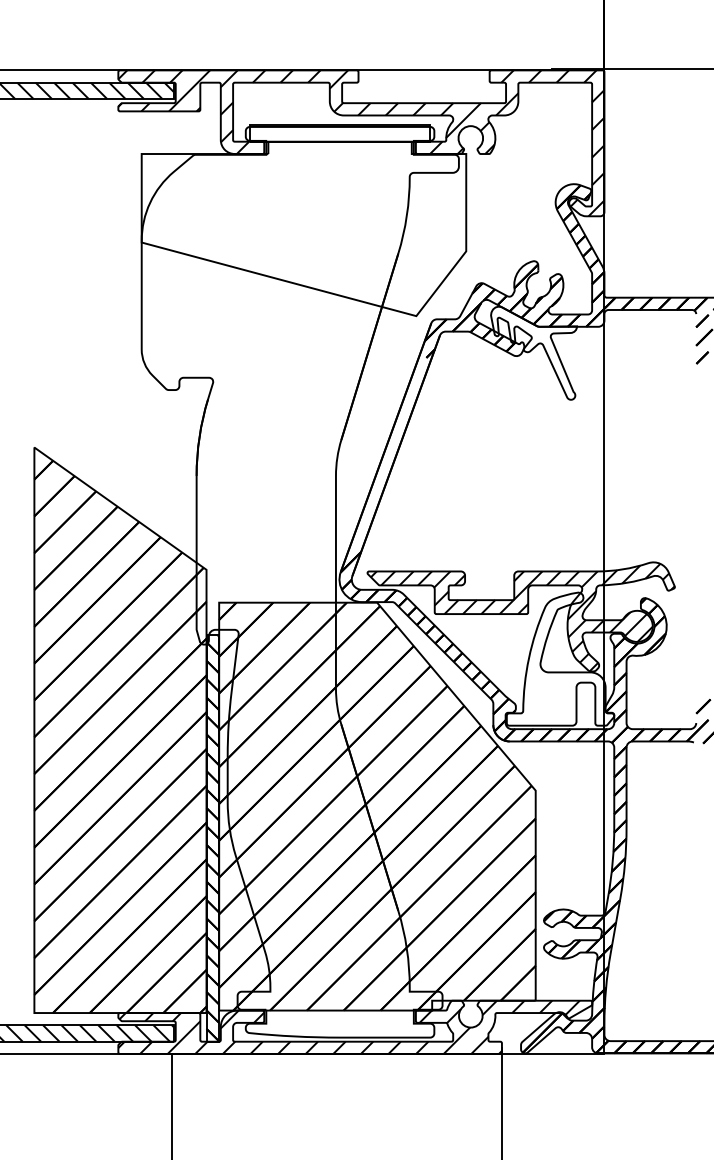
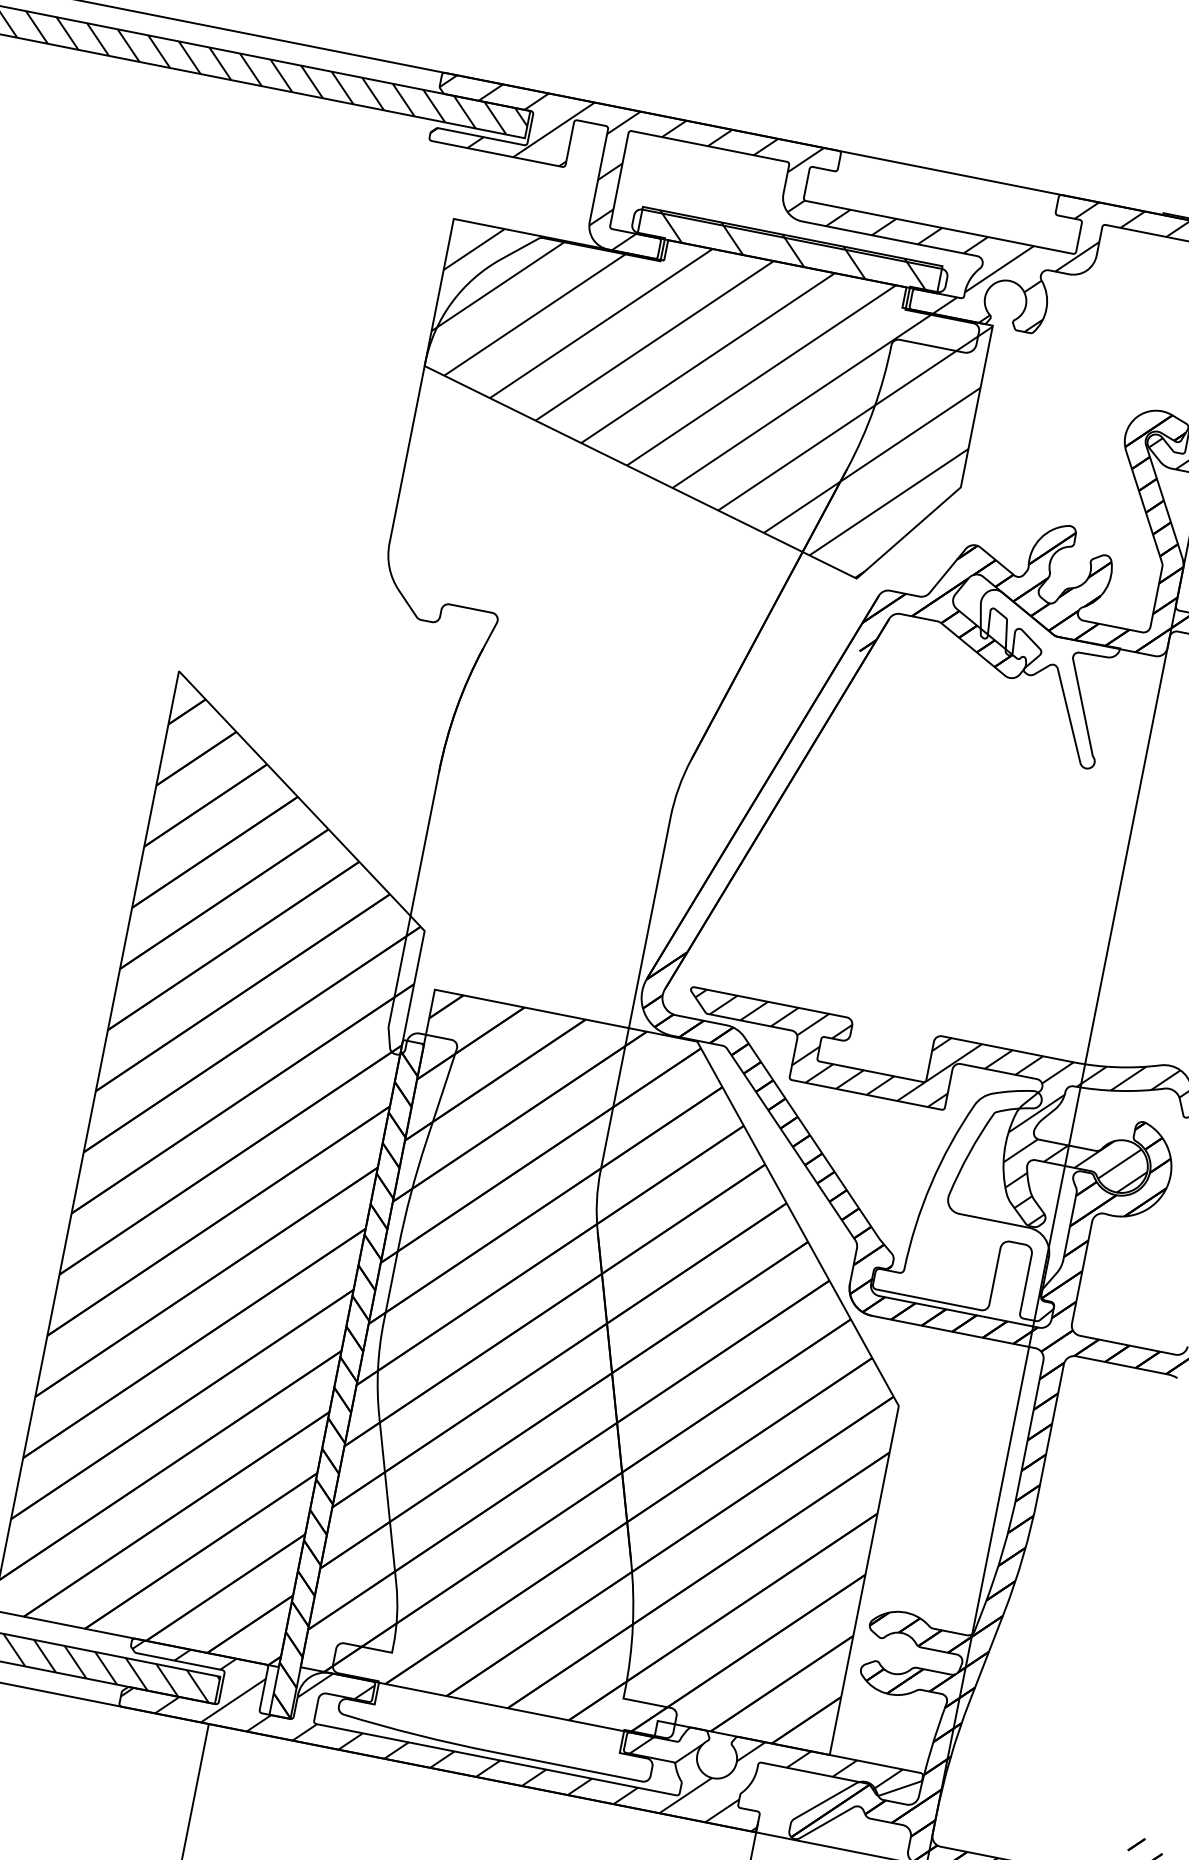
hatch: (341, 133) -> (792, 250), added
hatch: (303, 228) -> (698, 395), added

